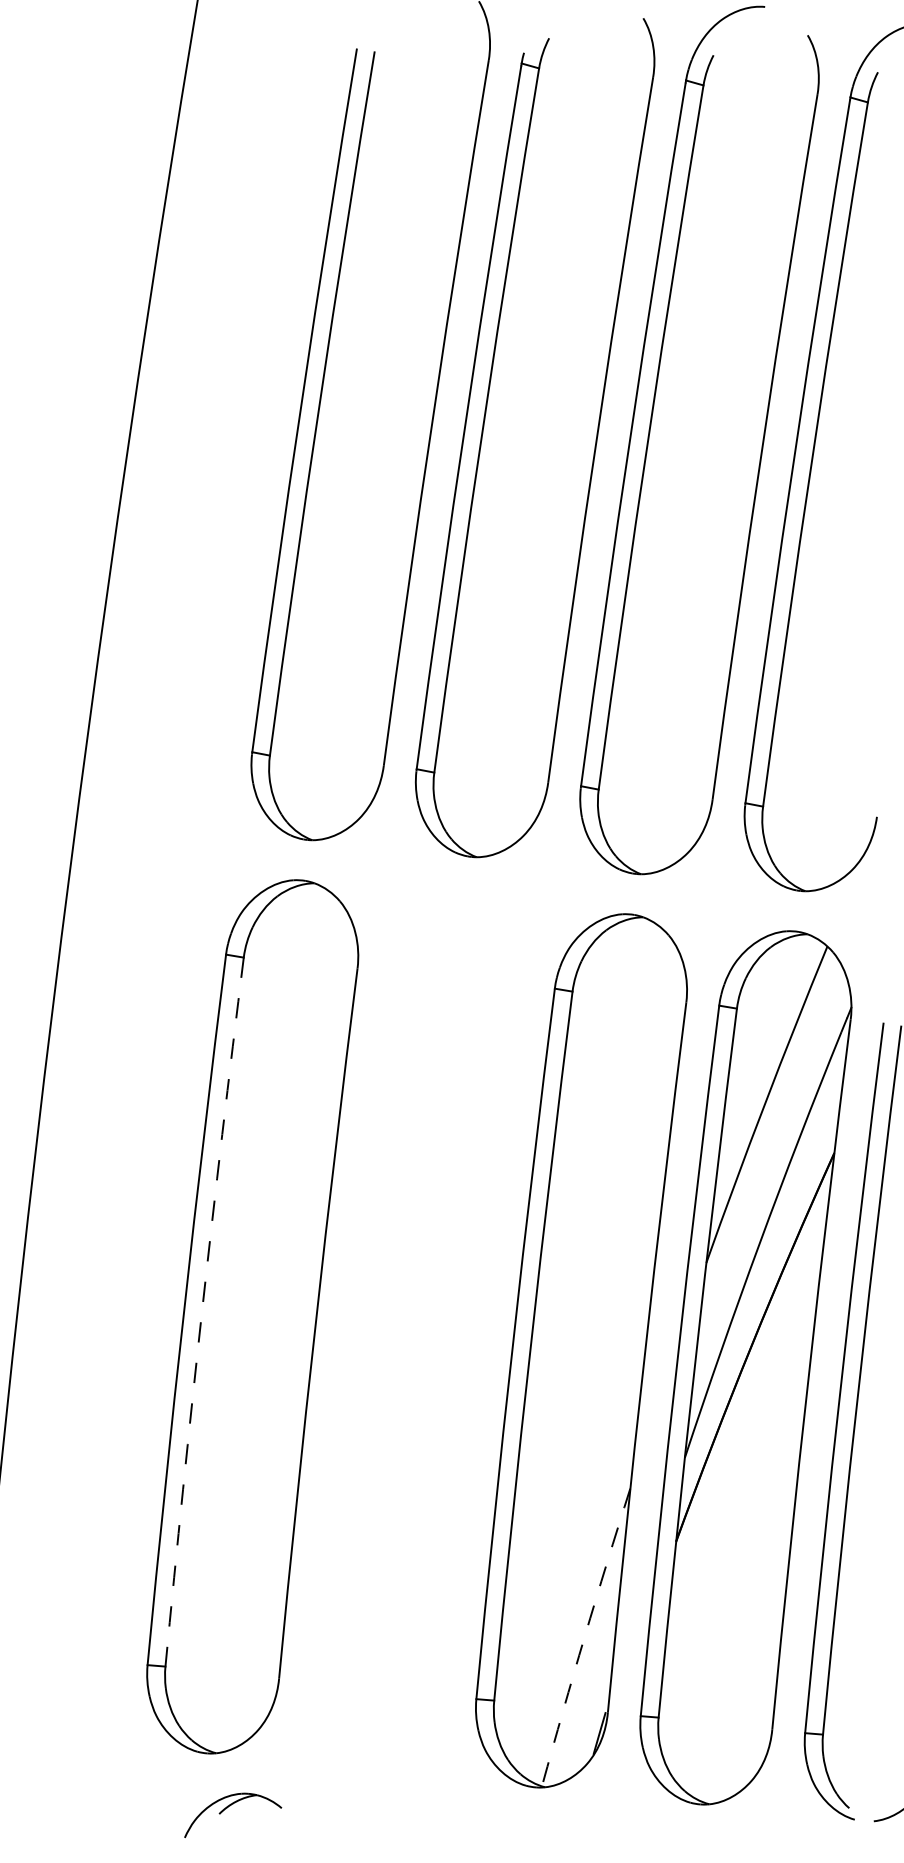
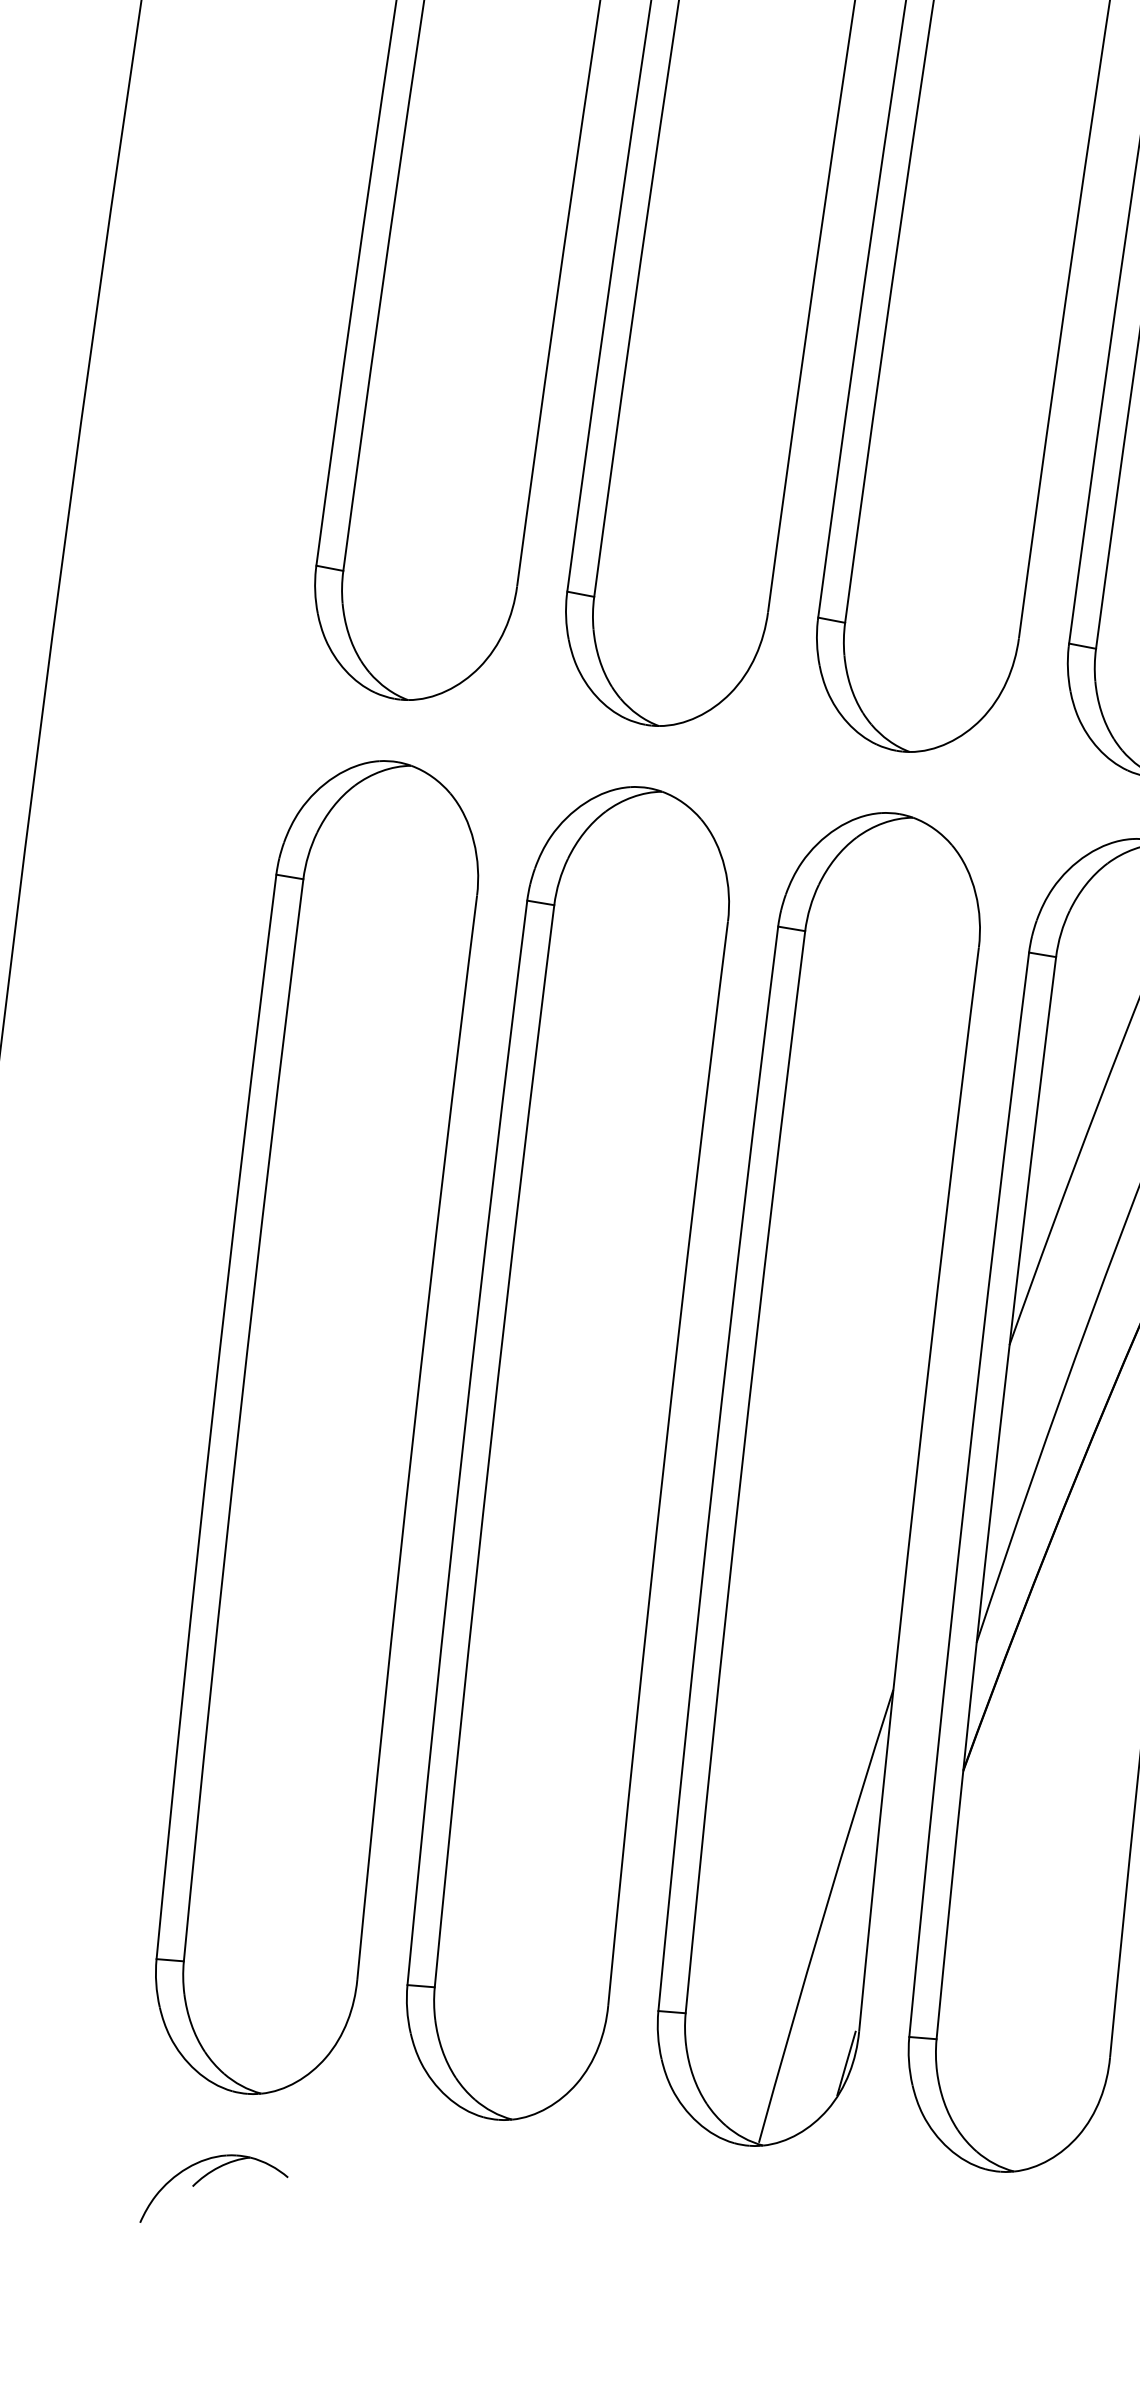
arc: (202, 1311) -> (240, 1419), dashed -> solid
part: (416, 1333) -> (567, 1452), added
arc: (584, 1636) -> (823, 1915), dashed -> solid
part: (227, 1808) -> (205, 2177), moved

